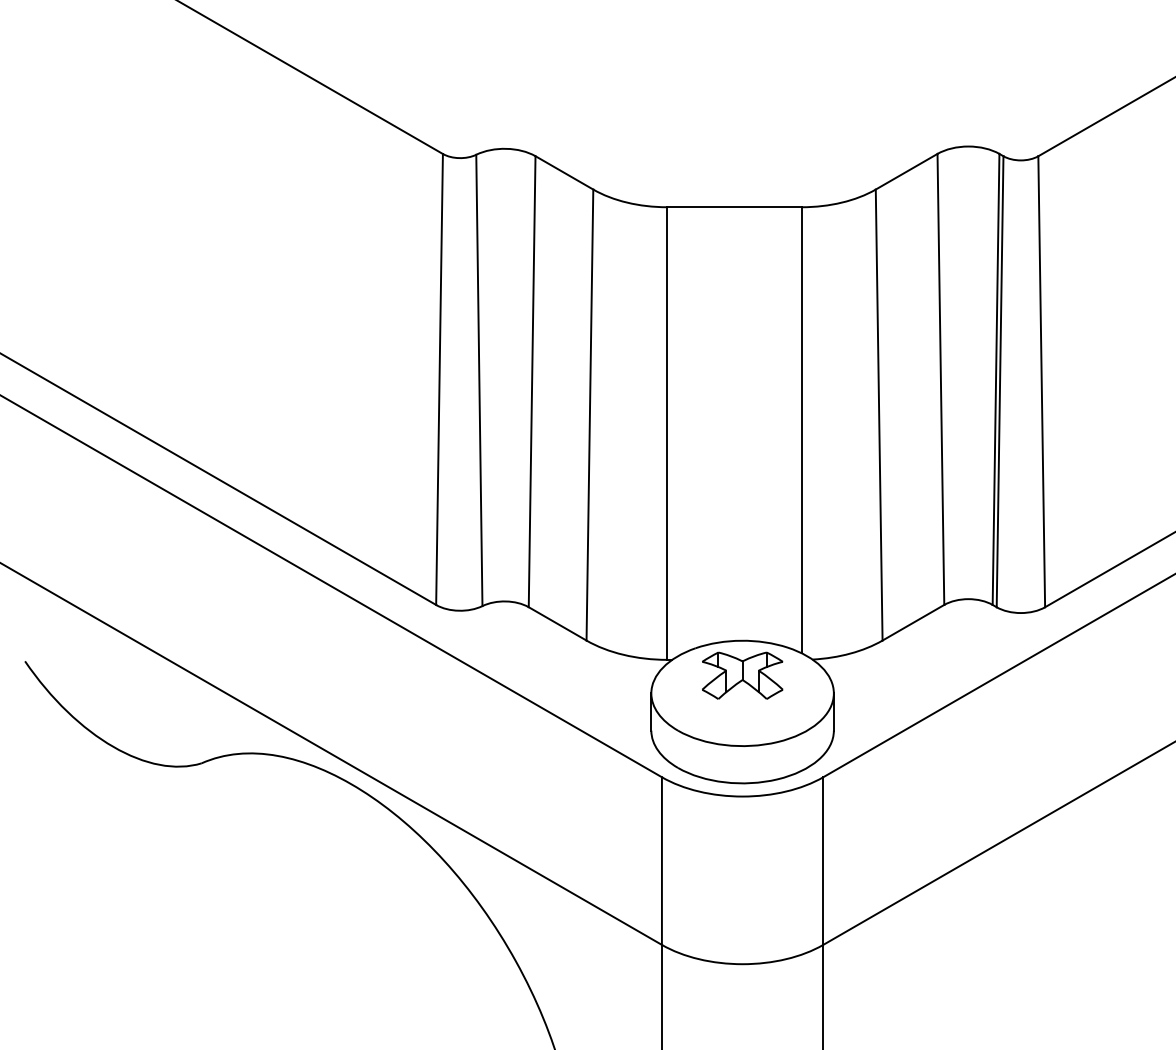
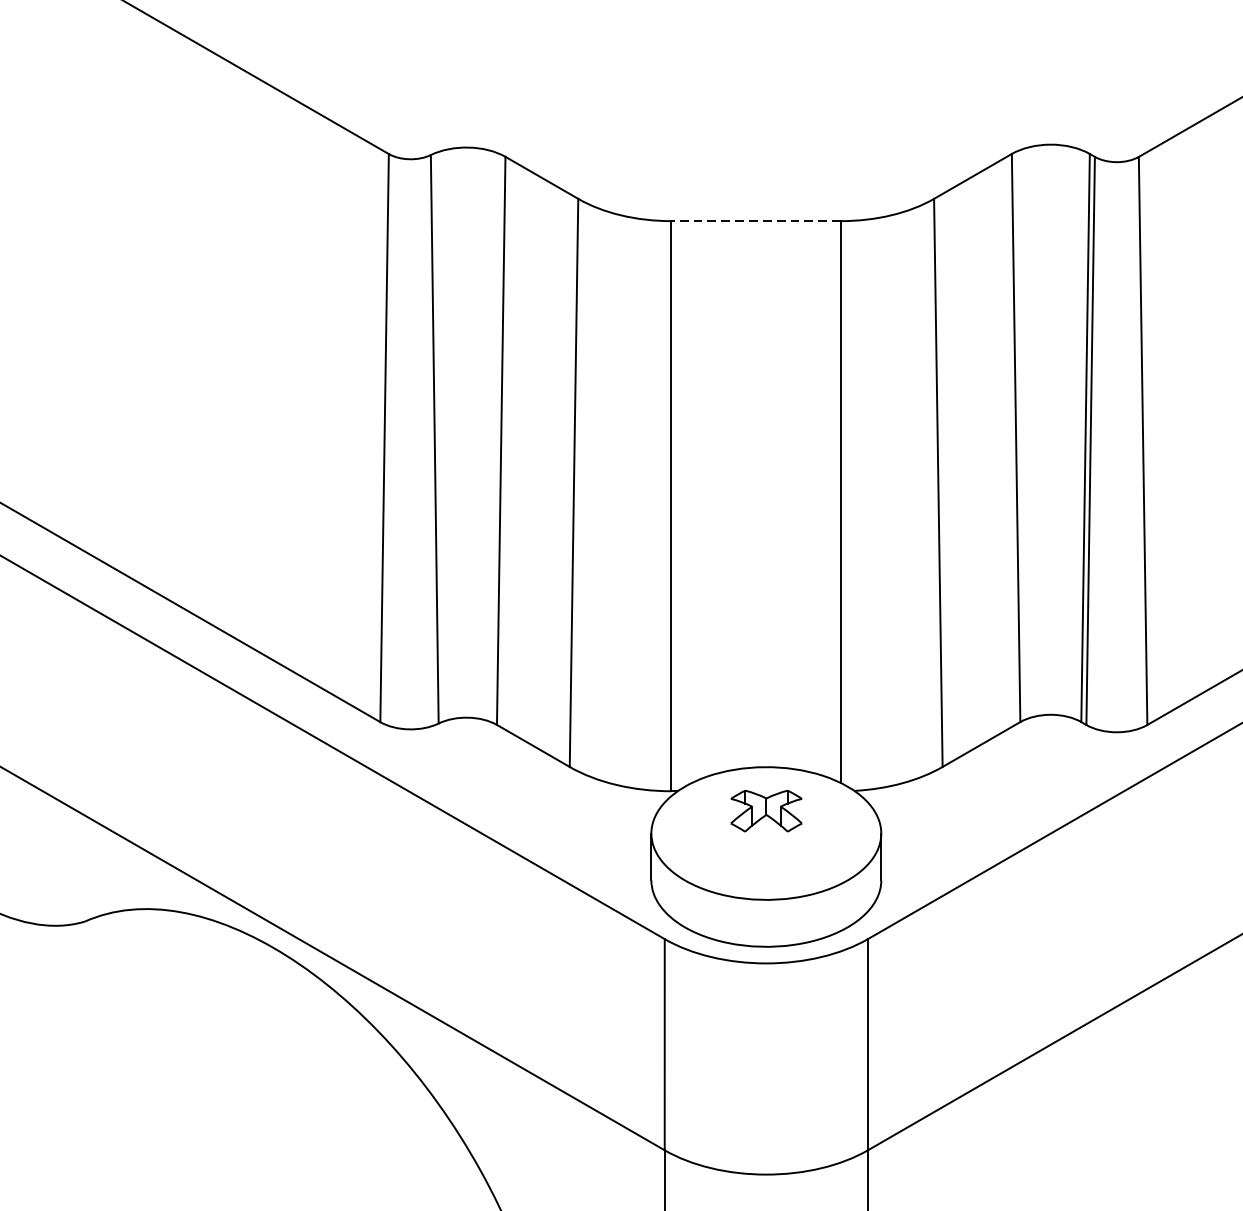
line: (734, 207) -> (756, 221), solid -> dashed
part: (742, 675) -> (766, 810), size x0.7

